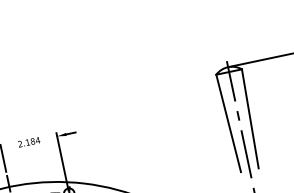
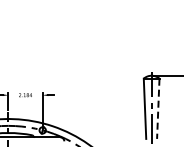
line: (250, 119) -> (158, 109), solid -> dashed

